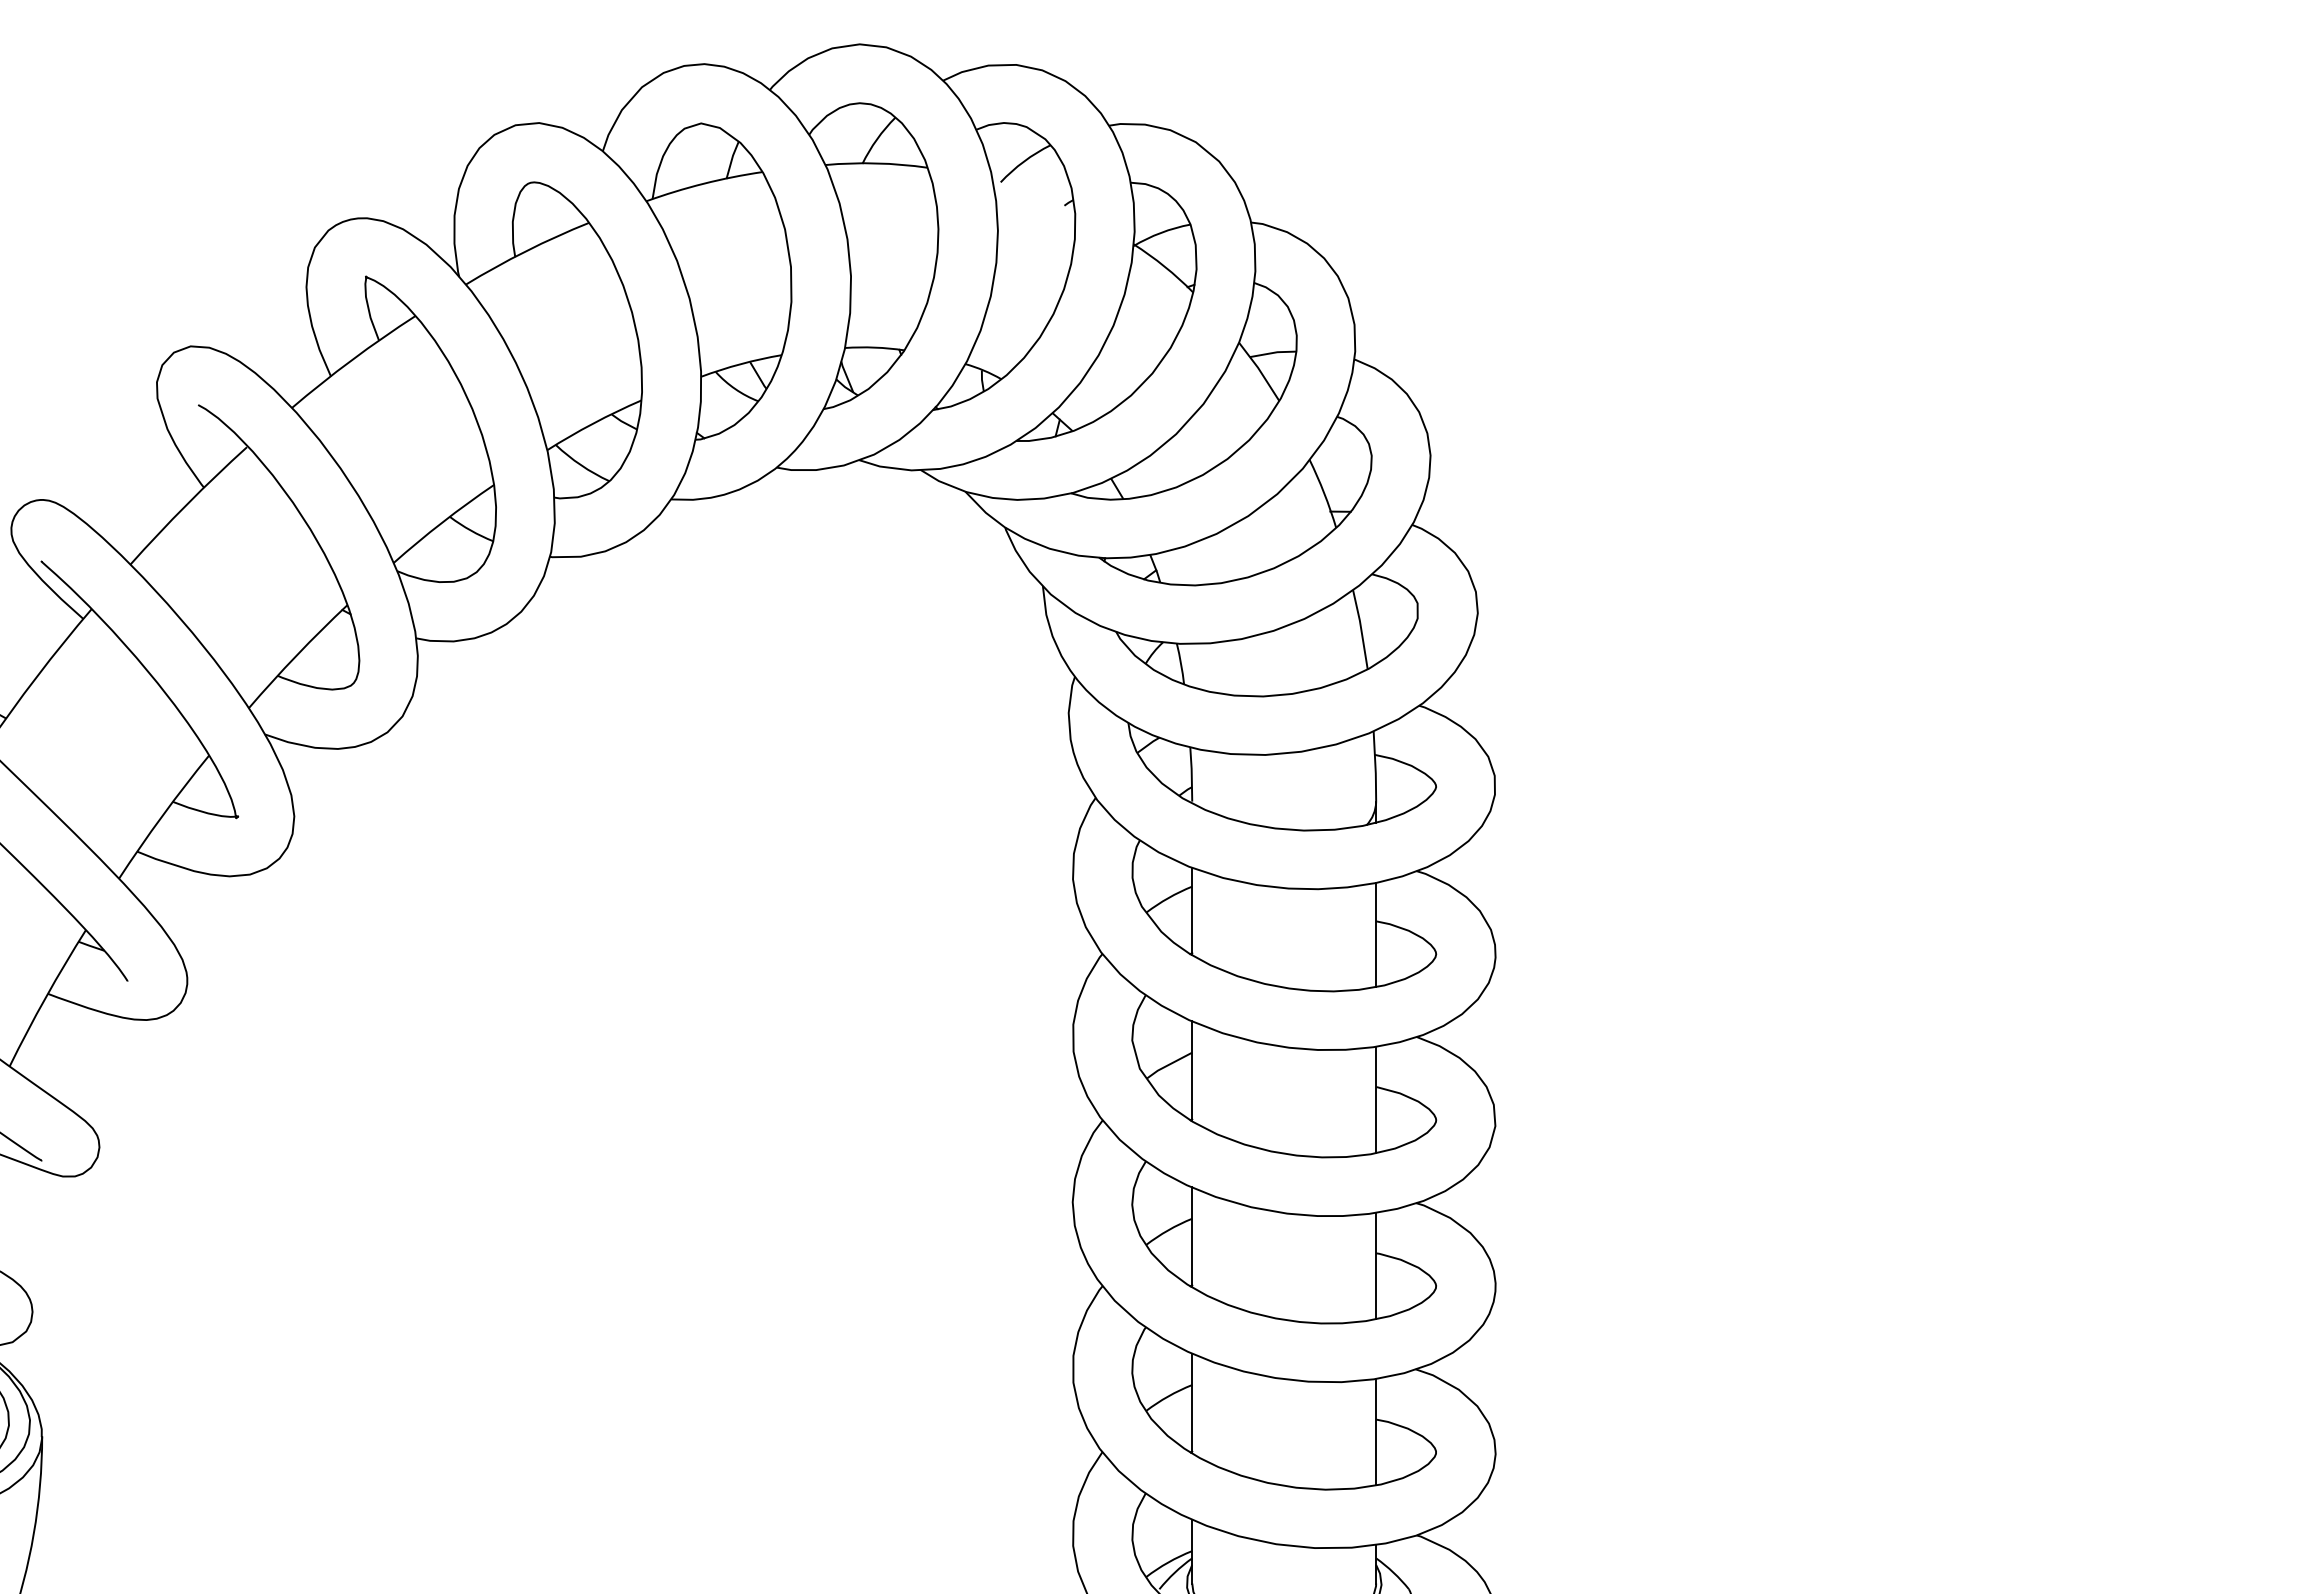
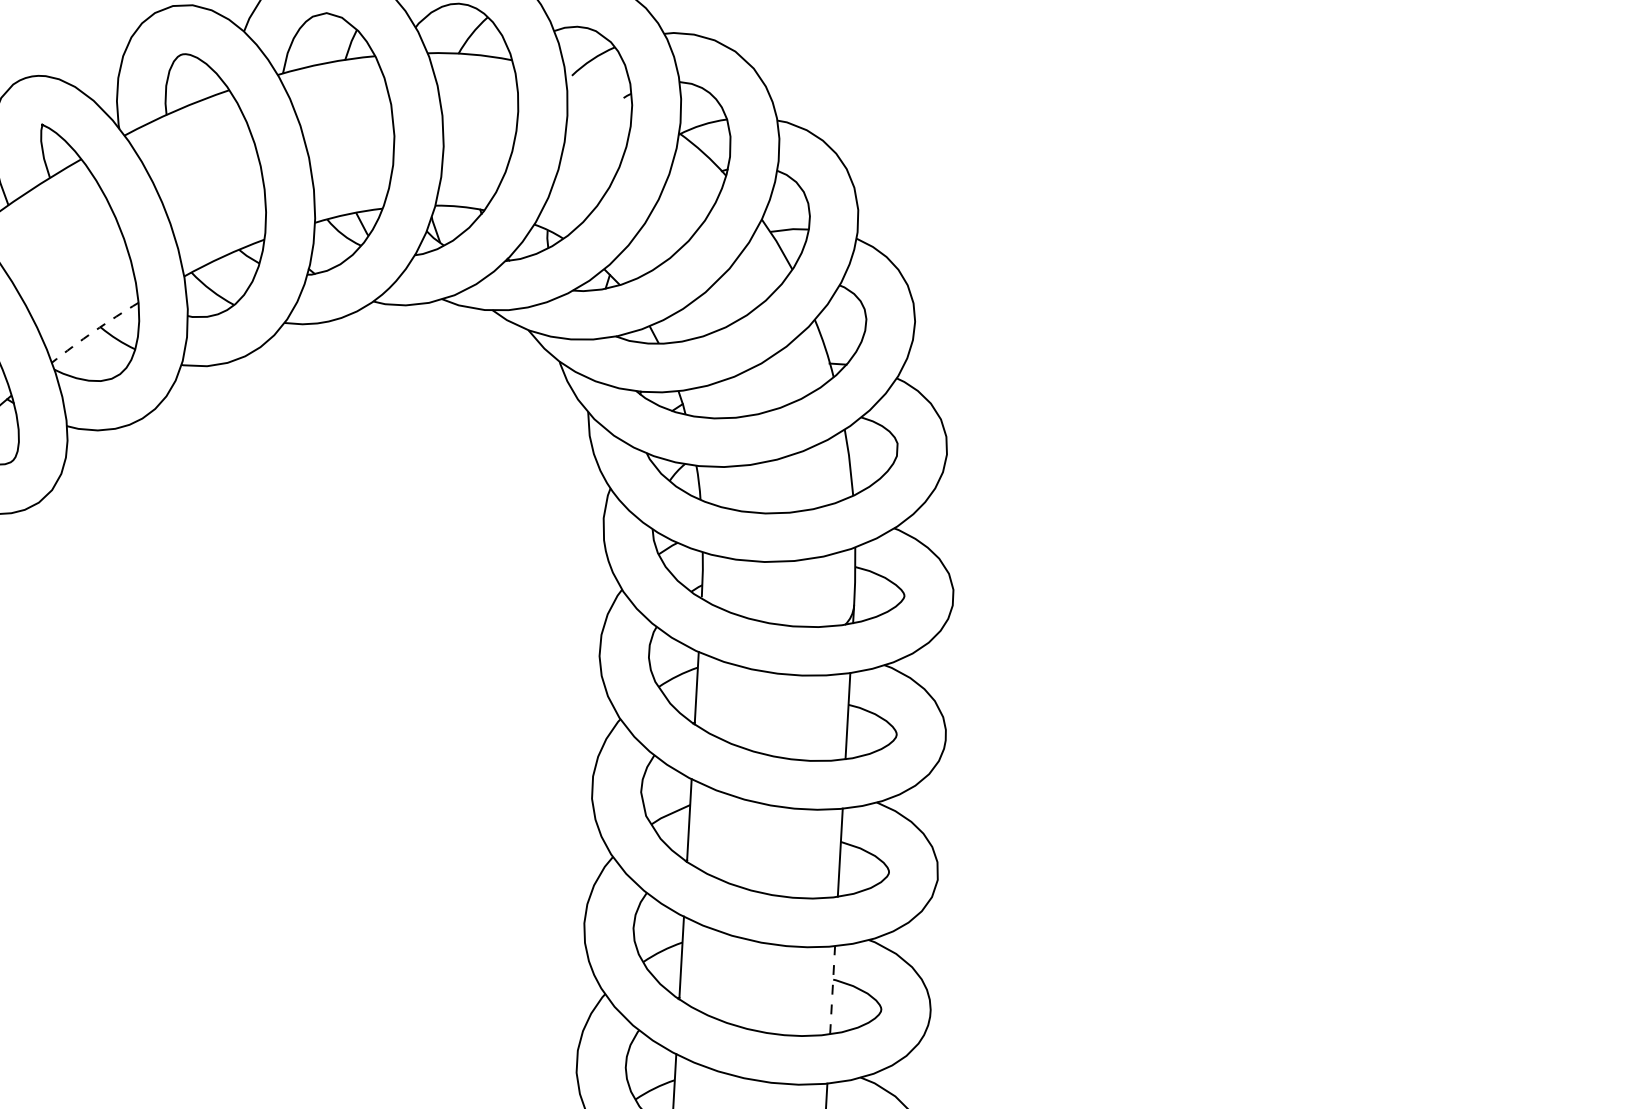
arc: (442, 522) -> (94, 331), solid -> dashed
line: (1376, 1265) -> (832, 989), solid -> dashed

